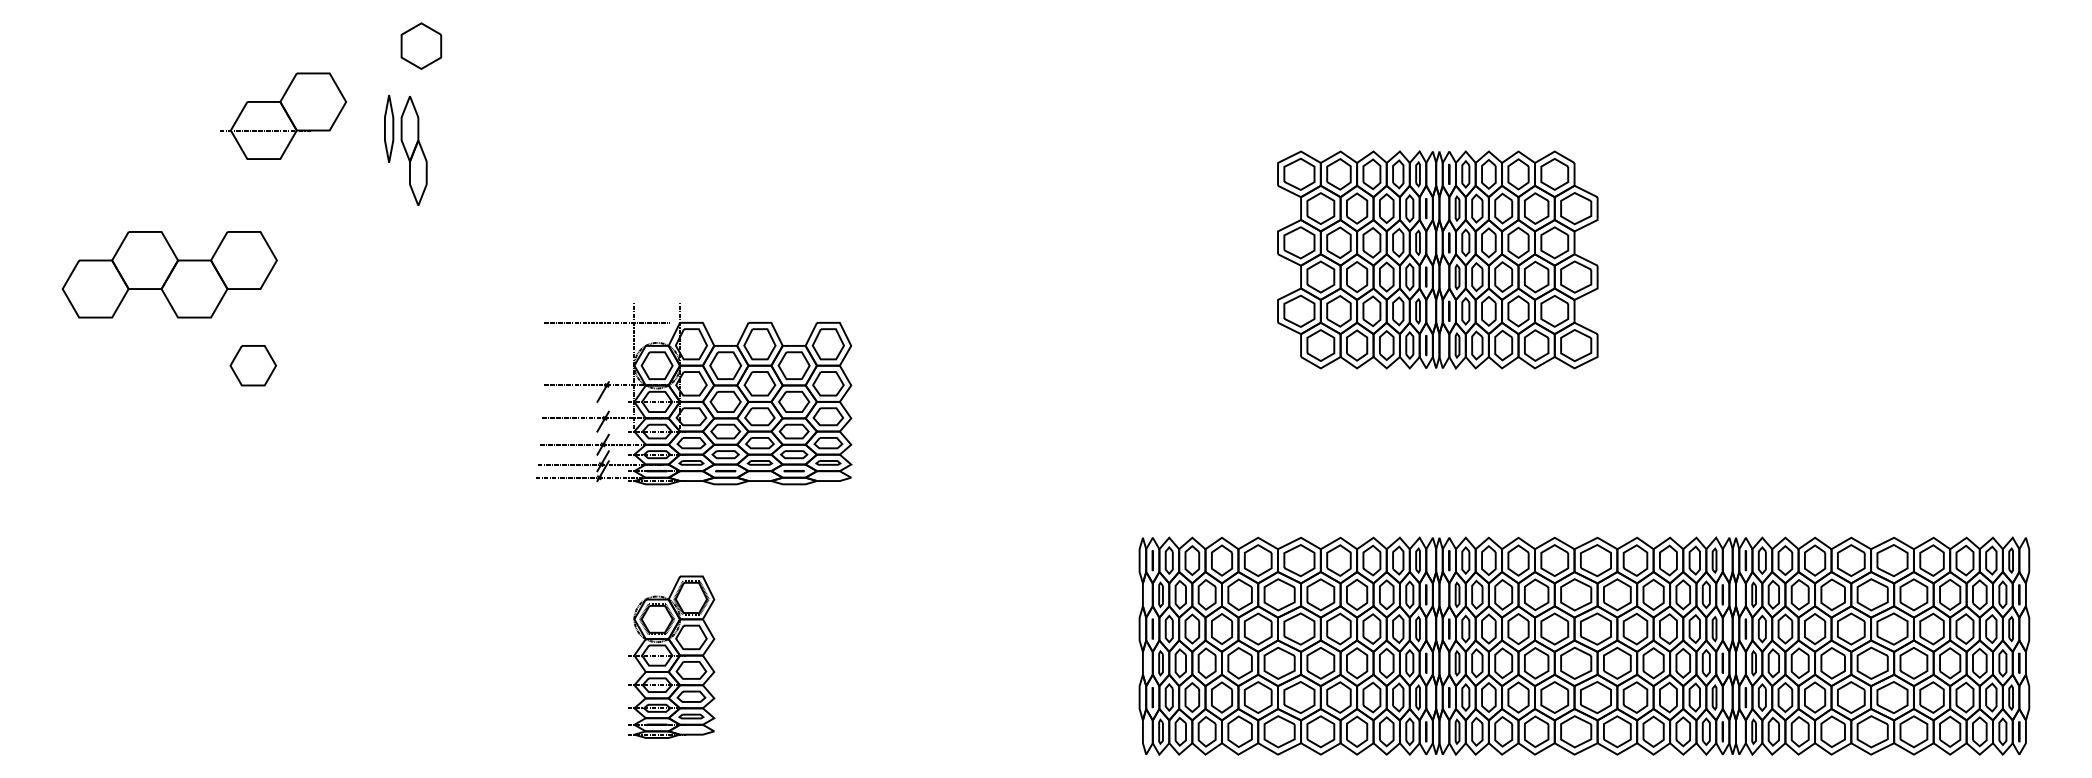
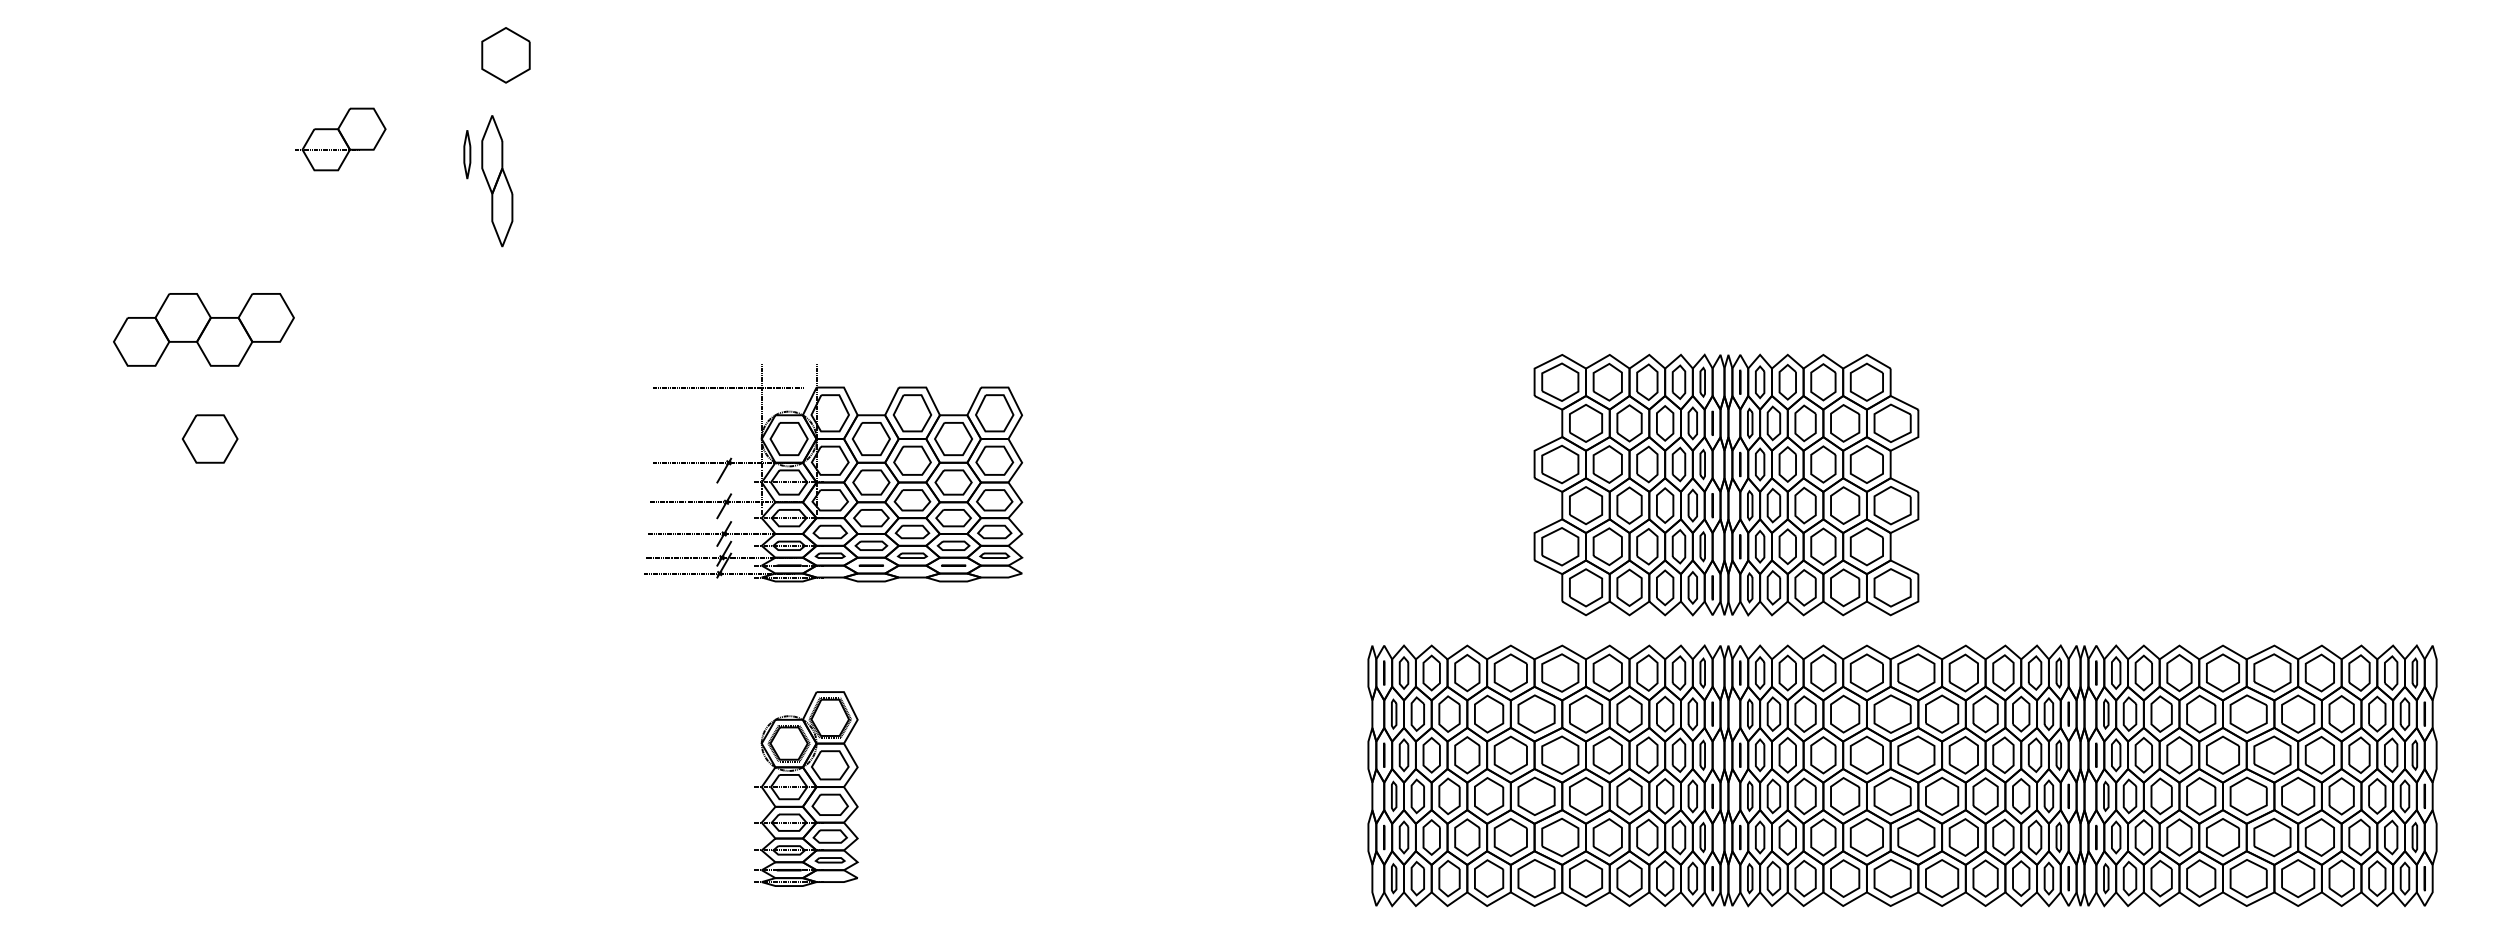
part: (283, 116) -> (340, 139), size x0.6
part: (389, 128) -> (467, 154), size x0.6
part: (1437, 259) -> (1726, 484), moved
part: (169, 274) -> (203, 329), size x0.7
part: (253, 365) -> (210, 438), moved

